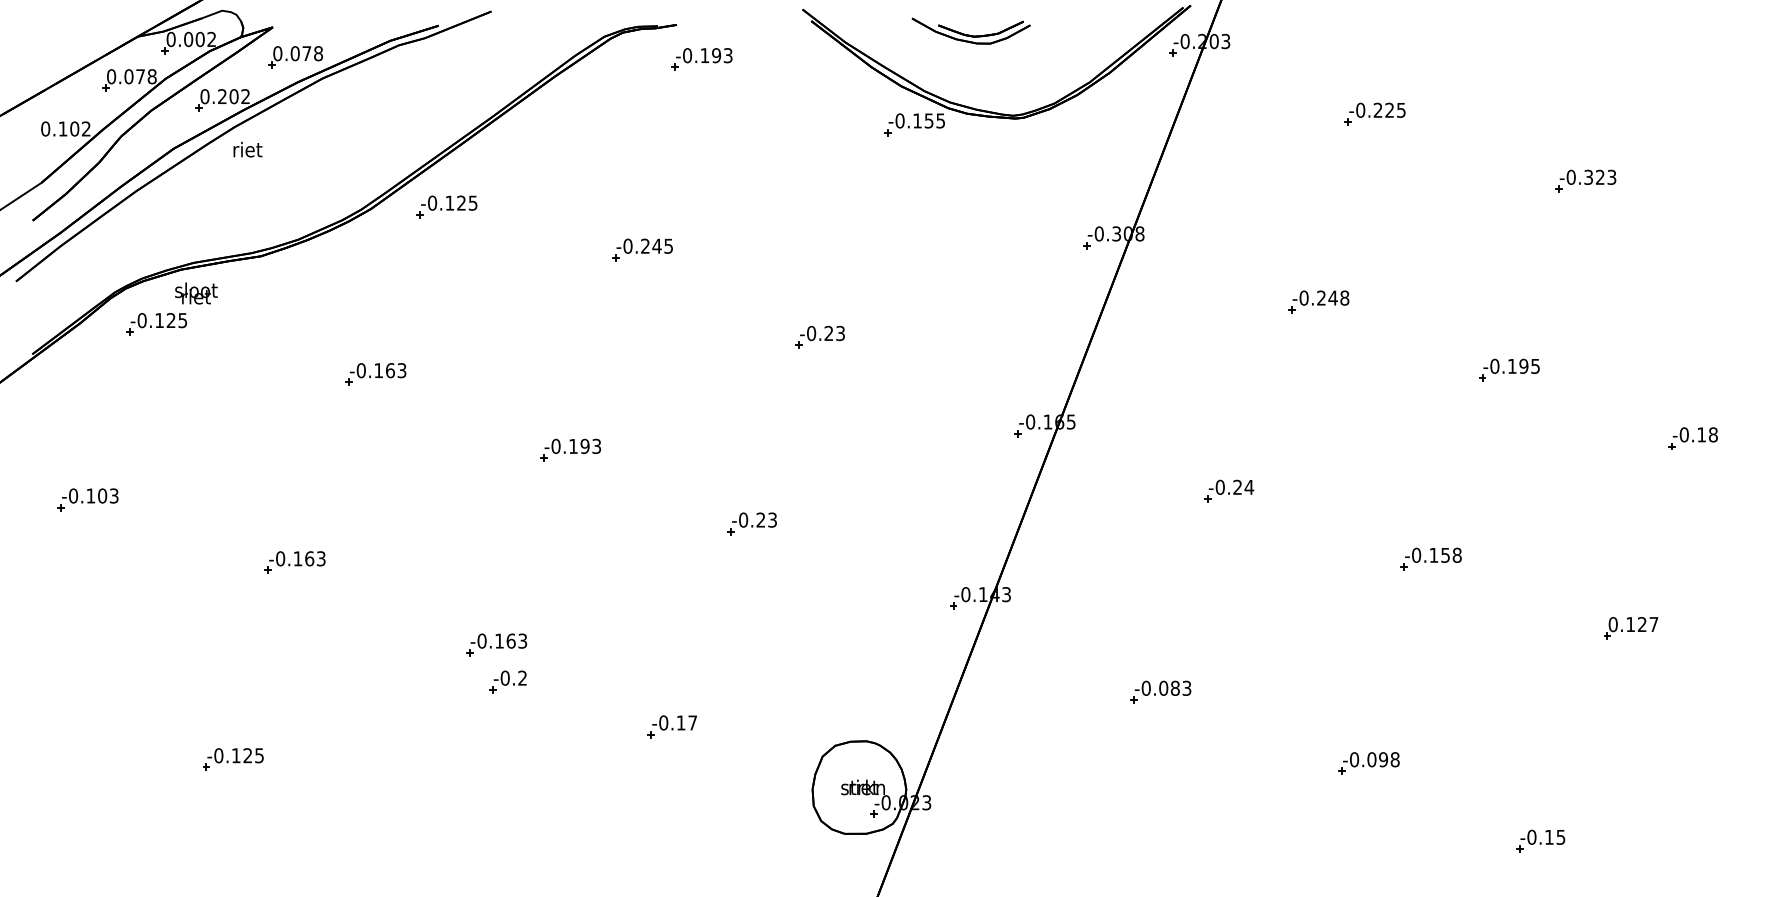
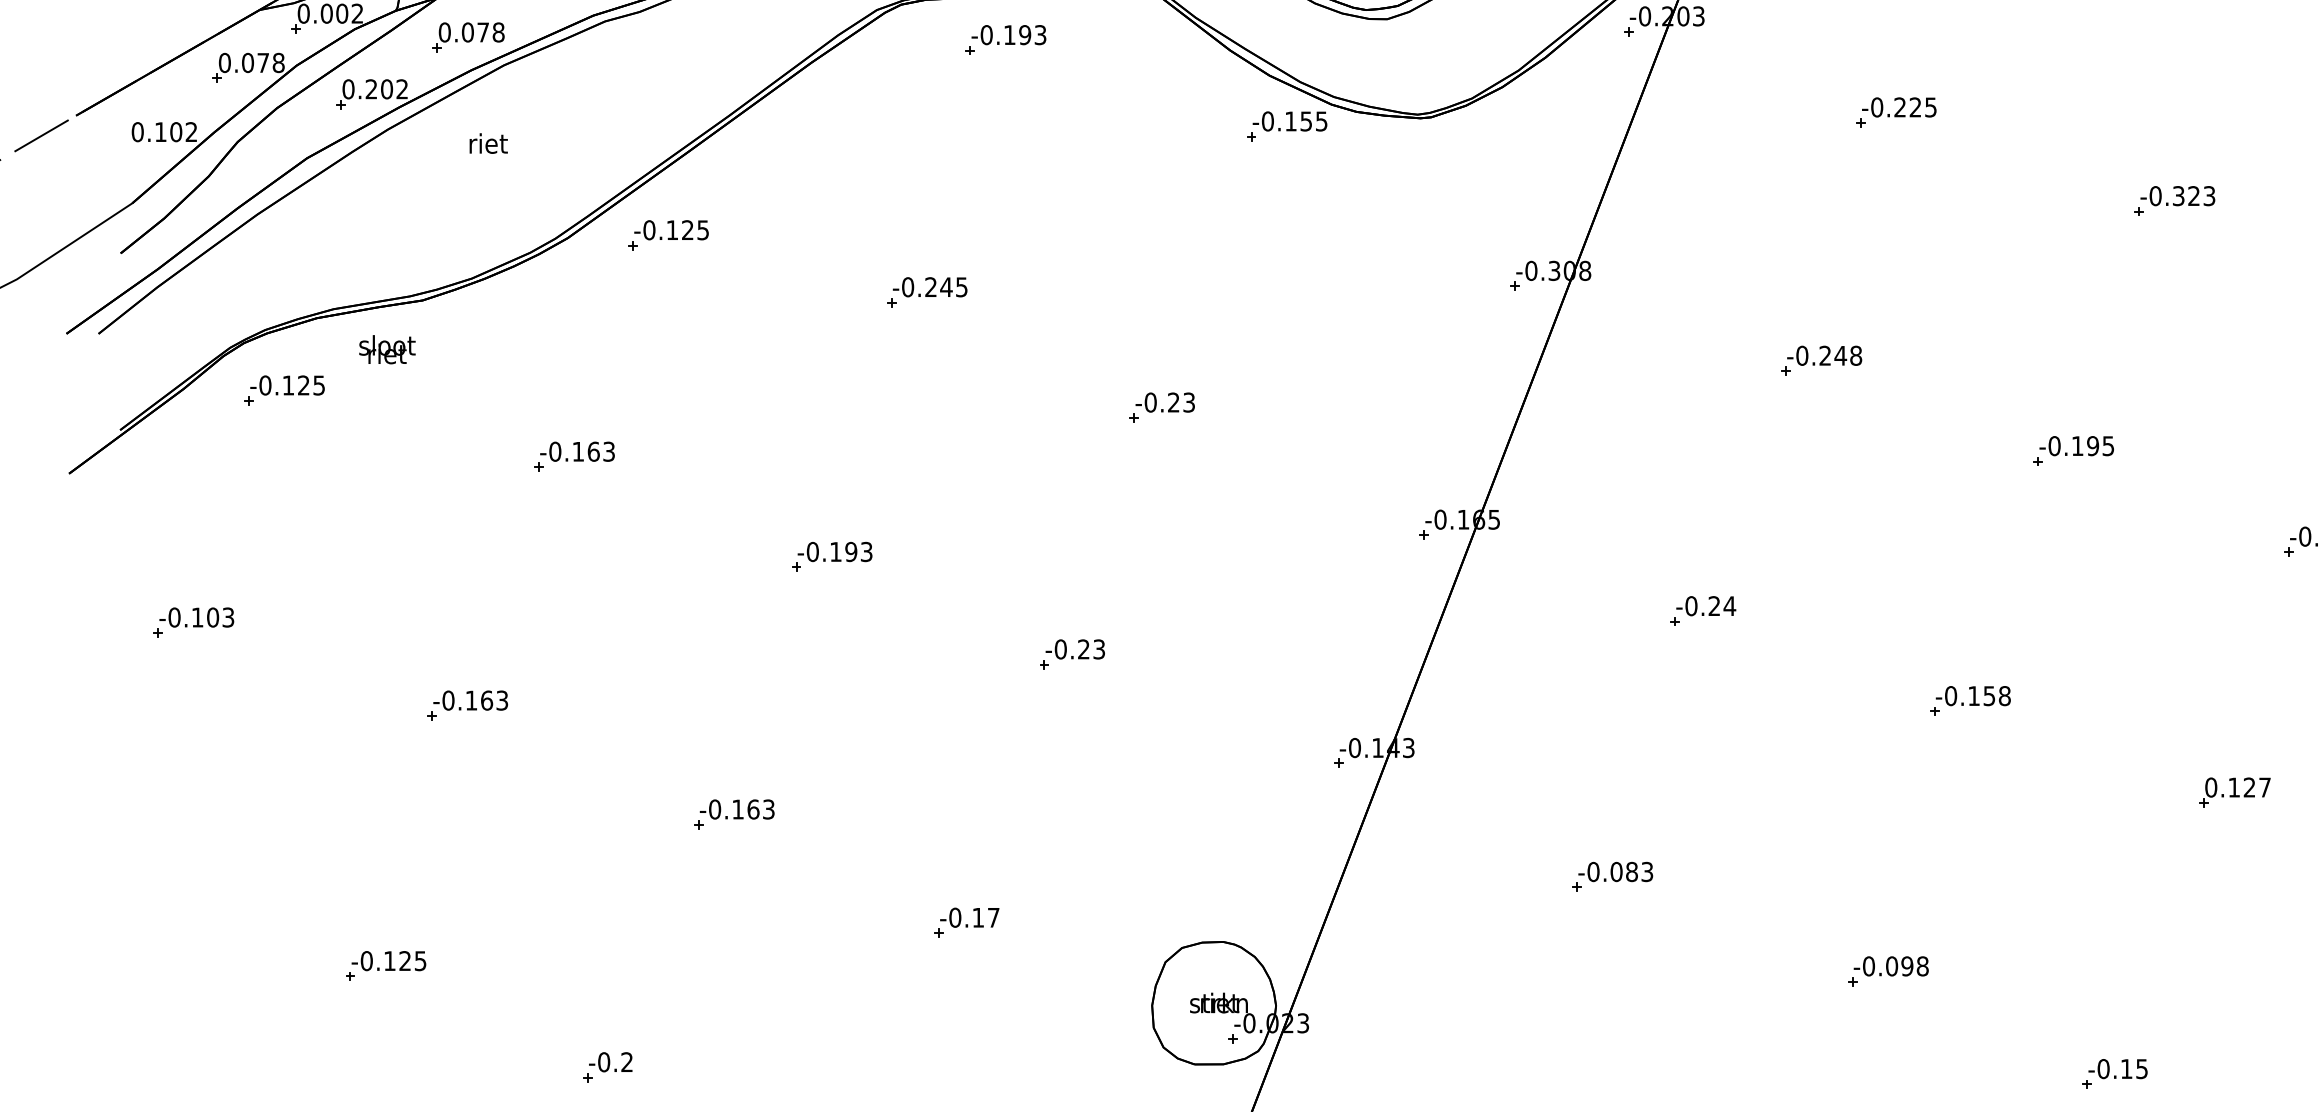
text: (247, 149) -> (488, 143), moved
text: (196, 293) -> (387, 349), moved
part: (507, 681) -> (607, 1066), moved

